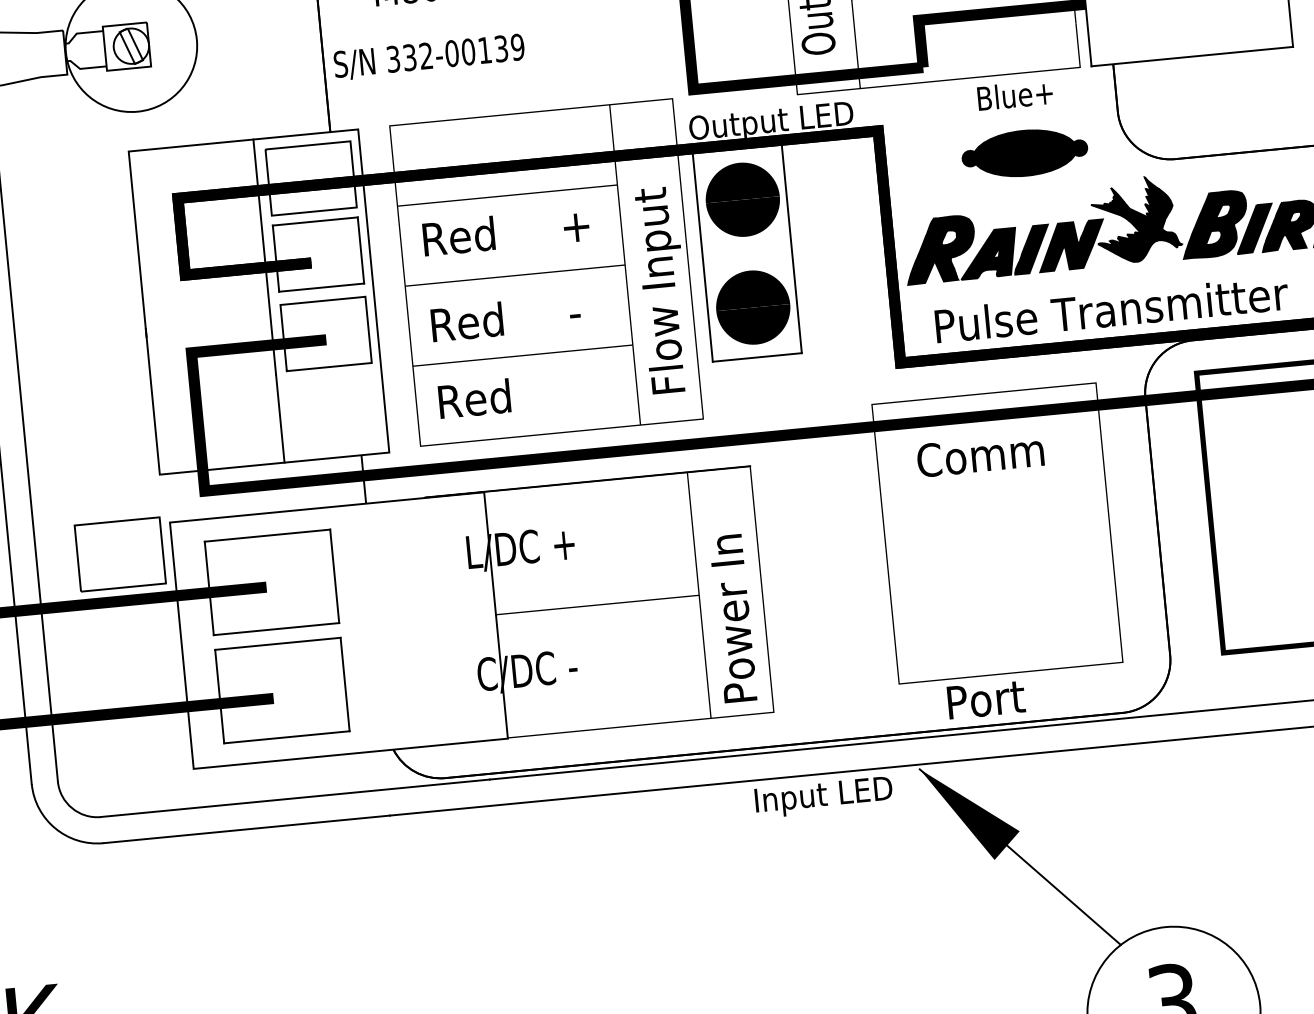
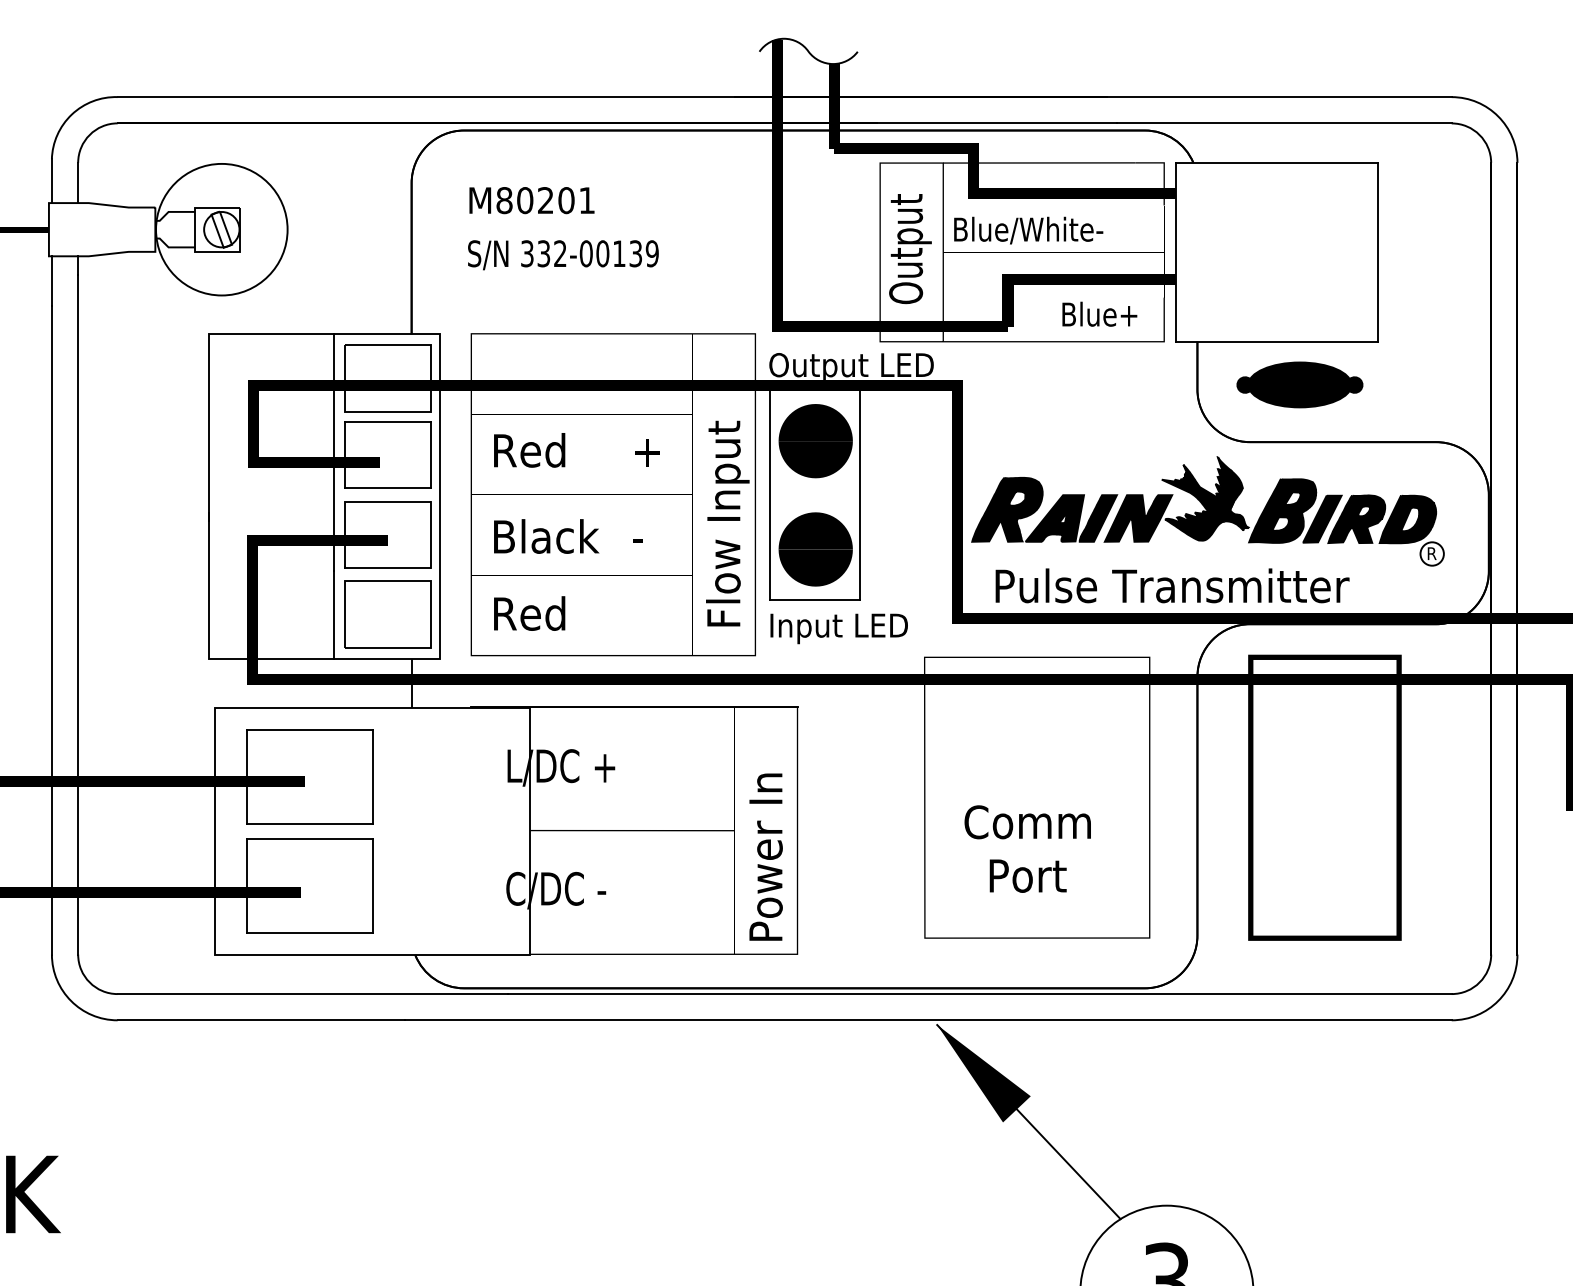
text: (429, 57) -> (563, 255), moved
text: (1014, 94) -> (1099, 313), moved
part: (1024, 152) -> (1299, 384), moved
text: (485, 320) -> (548, 536), Red -> Black
text: (980, 455) -> (1027, 822), moved
part: (119, 554) -> (387, 614), moved
text: (985, 699) -> (1027, 875), moved
text: (823, 797) -> (838, 628), moved

